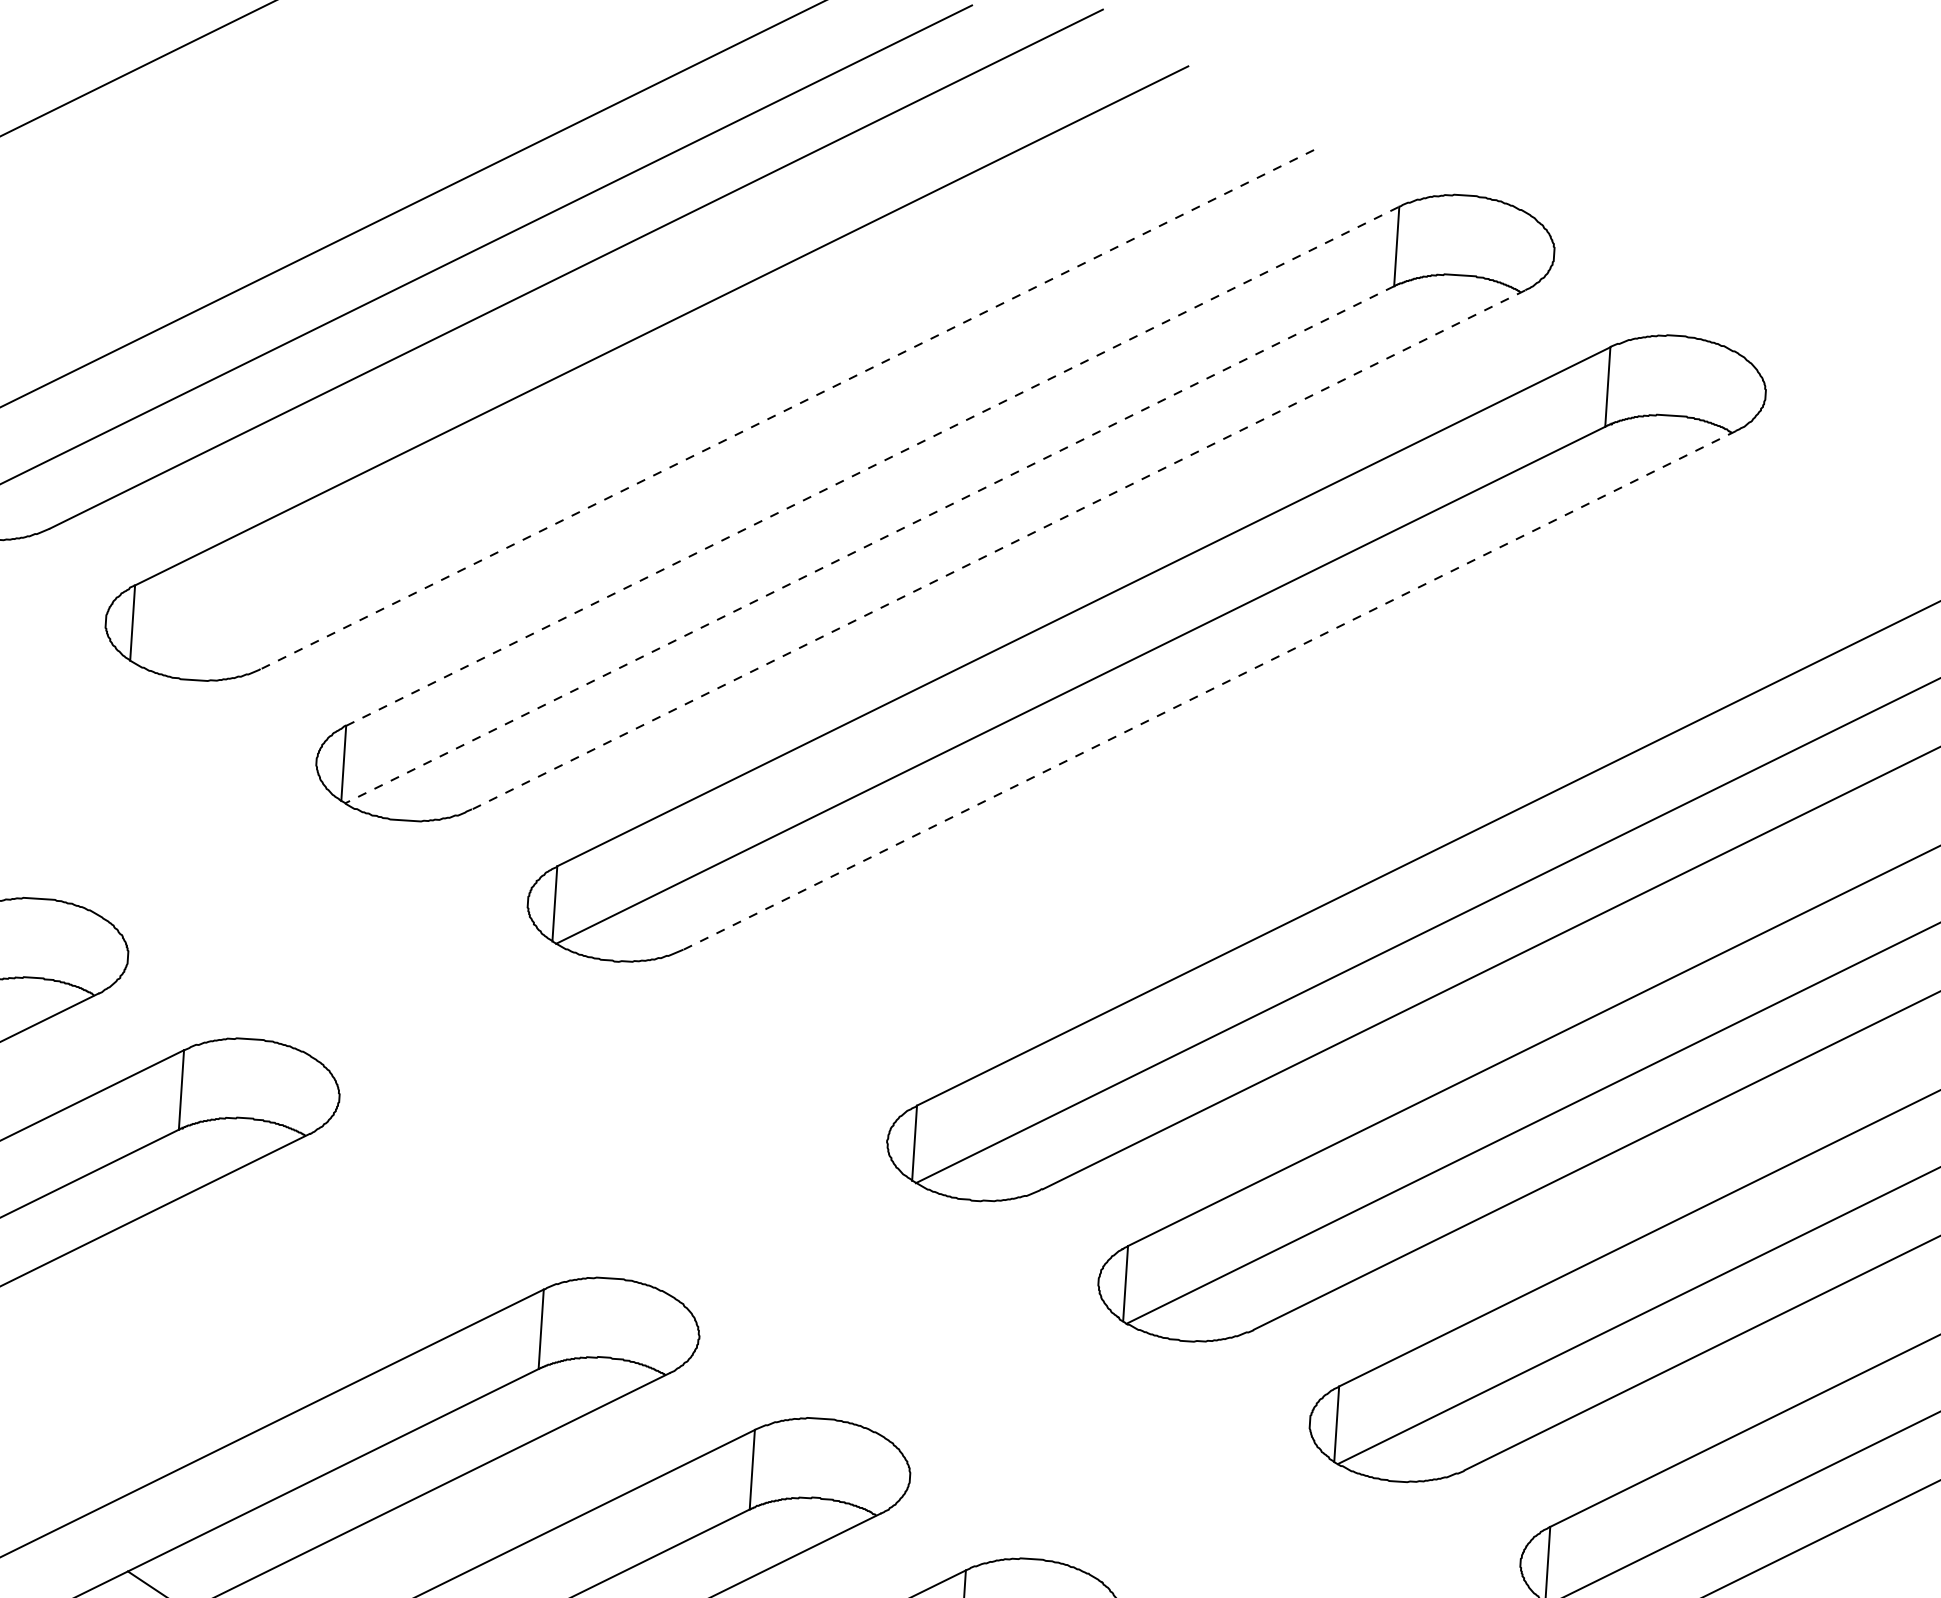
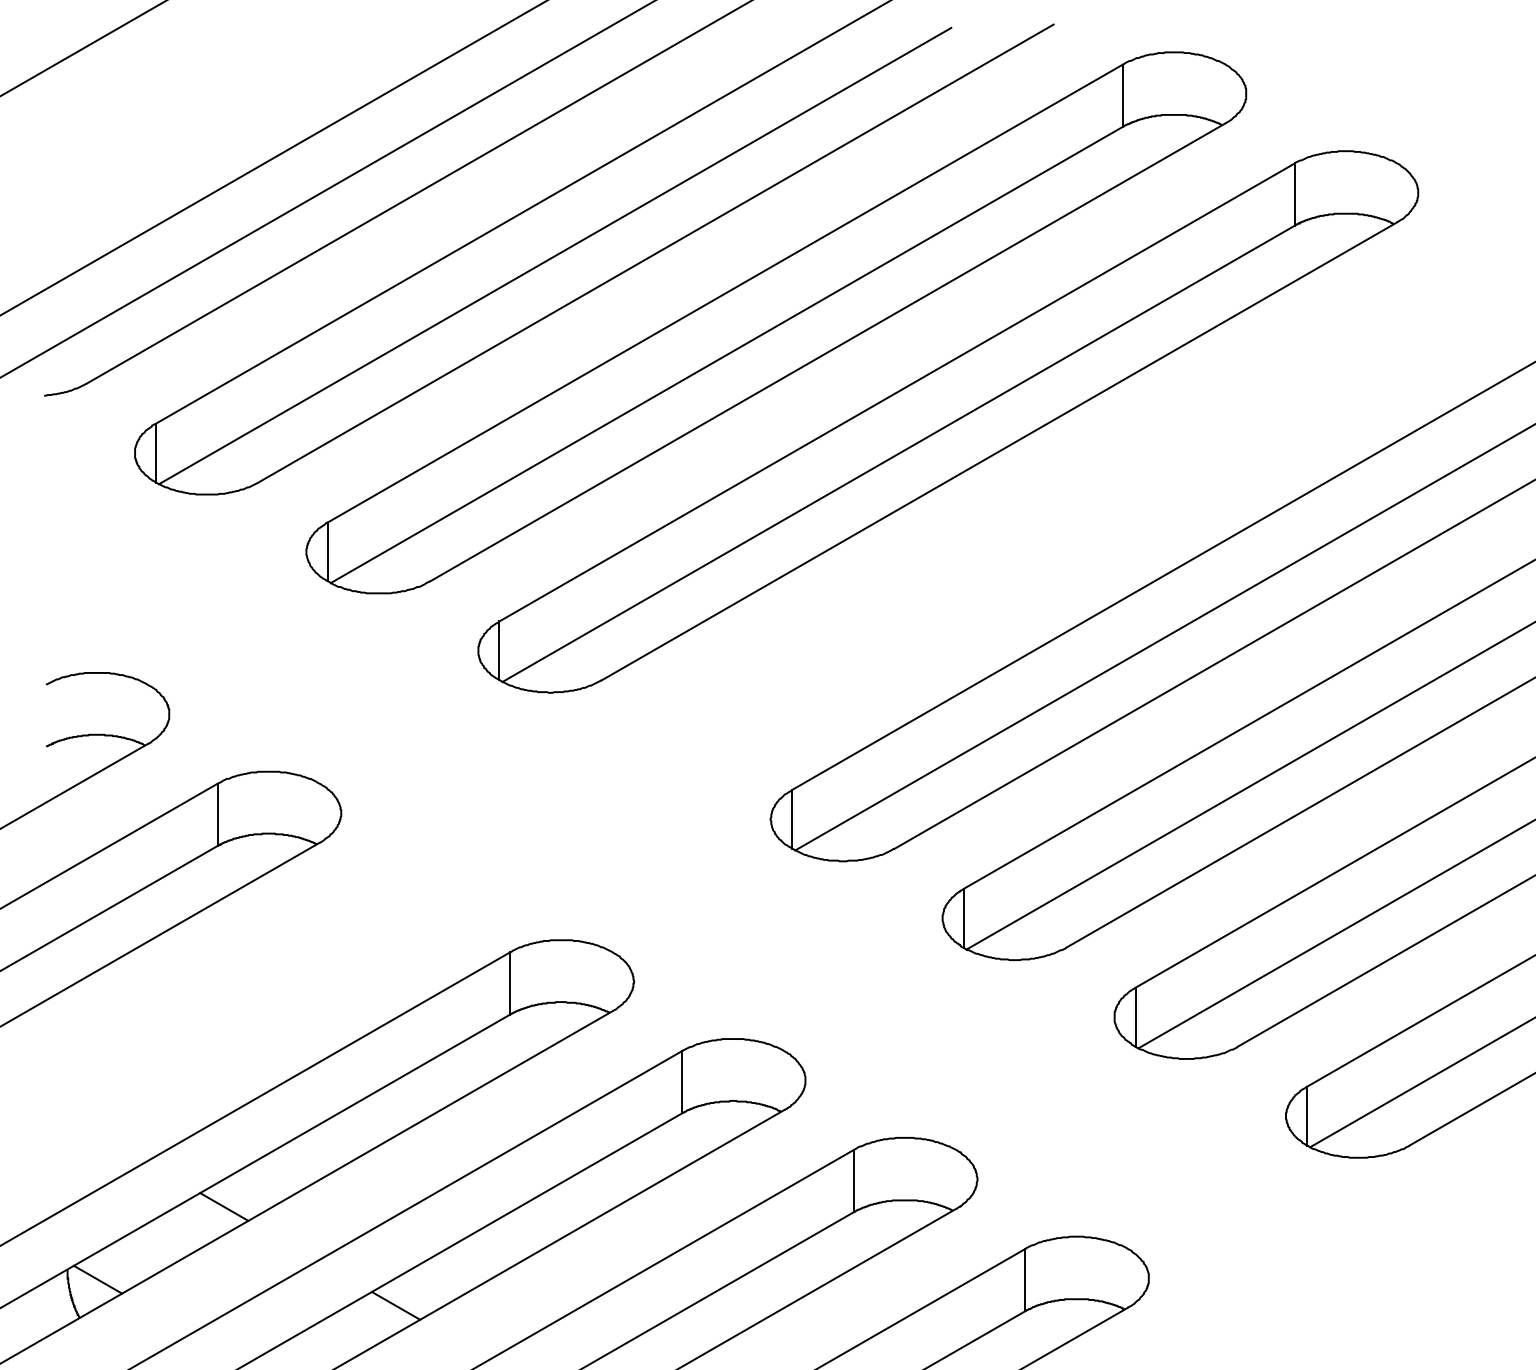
line: (657, 403) -> (554, 255), added
line: (786, 409) -> (655, 253), dashed -> solid
line: (872, 466) -> (725, 293), dashed -> solid
line: (869, 545) -> (726, 355), dashed -> solid
line: (998, 550) -> (827, 352), dashed -> solid
line: (1209, 690) -> (999, 451), dashed -> solid

